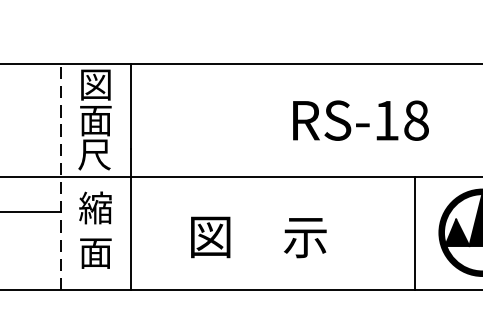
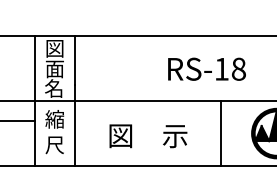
text: (95, 154) -> (54, 88), 尺 -> 名
line: (60, 176) -> (34, 101), dashed -> solid
line: (414, 232) -> (220, 133), moved
text: (95, 253) -> (54, 145), 面 -> 尺

